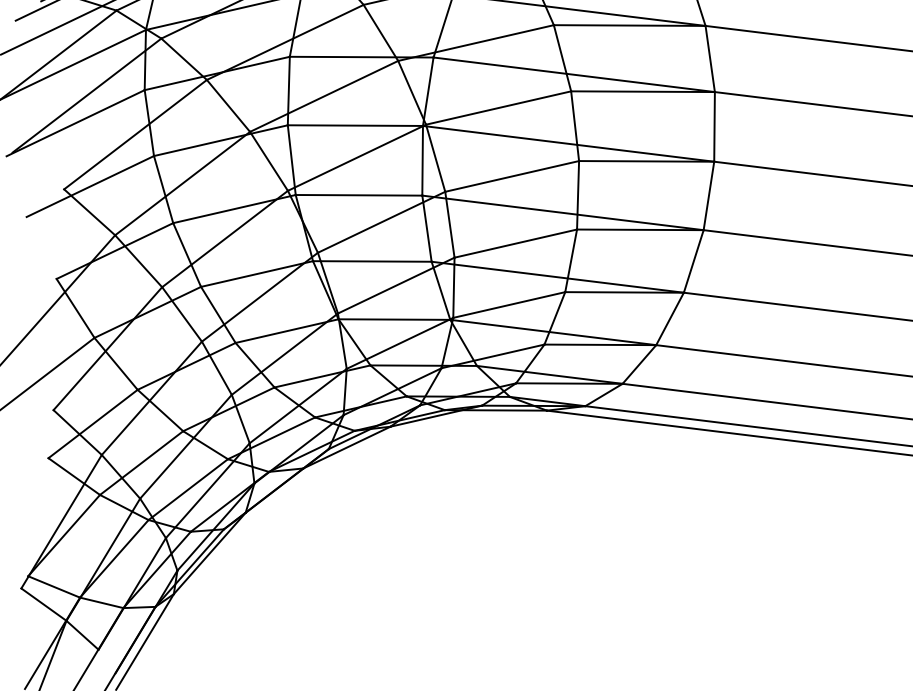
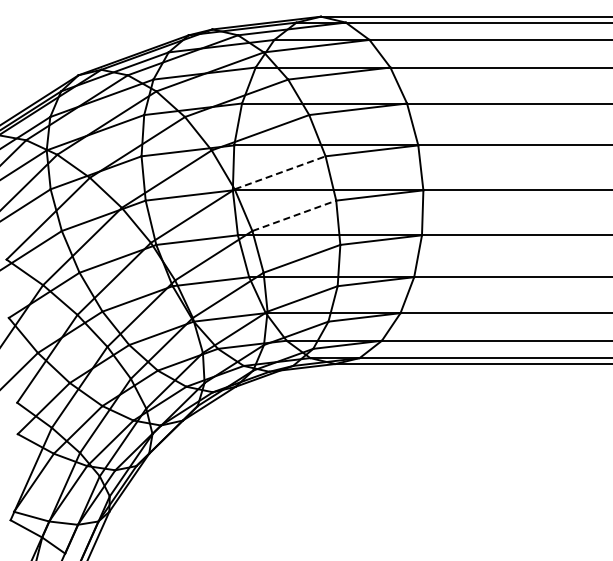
line: (499, 107) -> (280, 172), solid -> dashed
line: (512, 175) -> (294, 215), solid -> dashed

